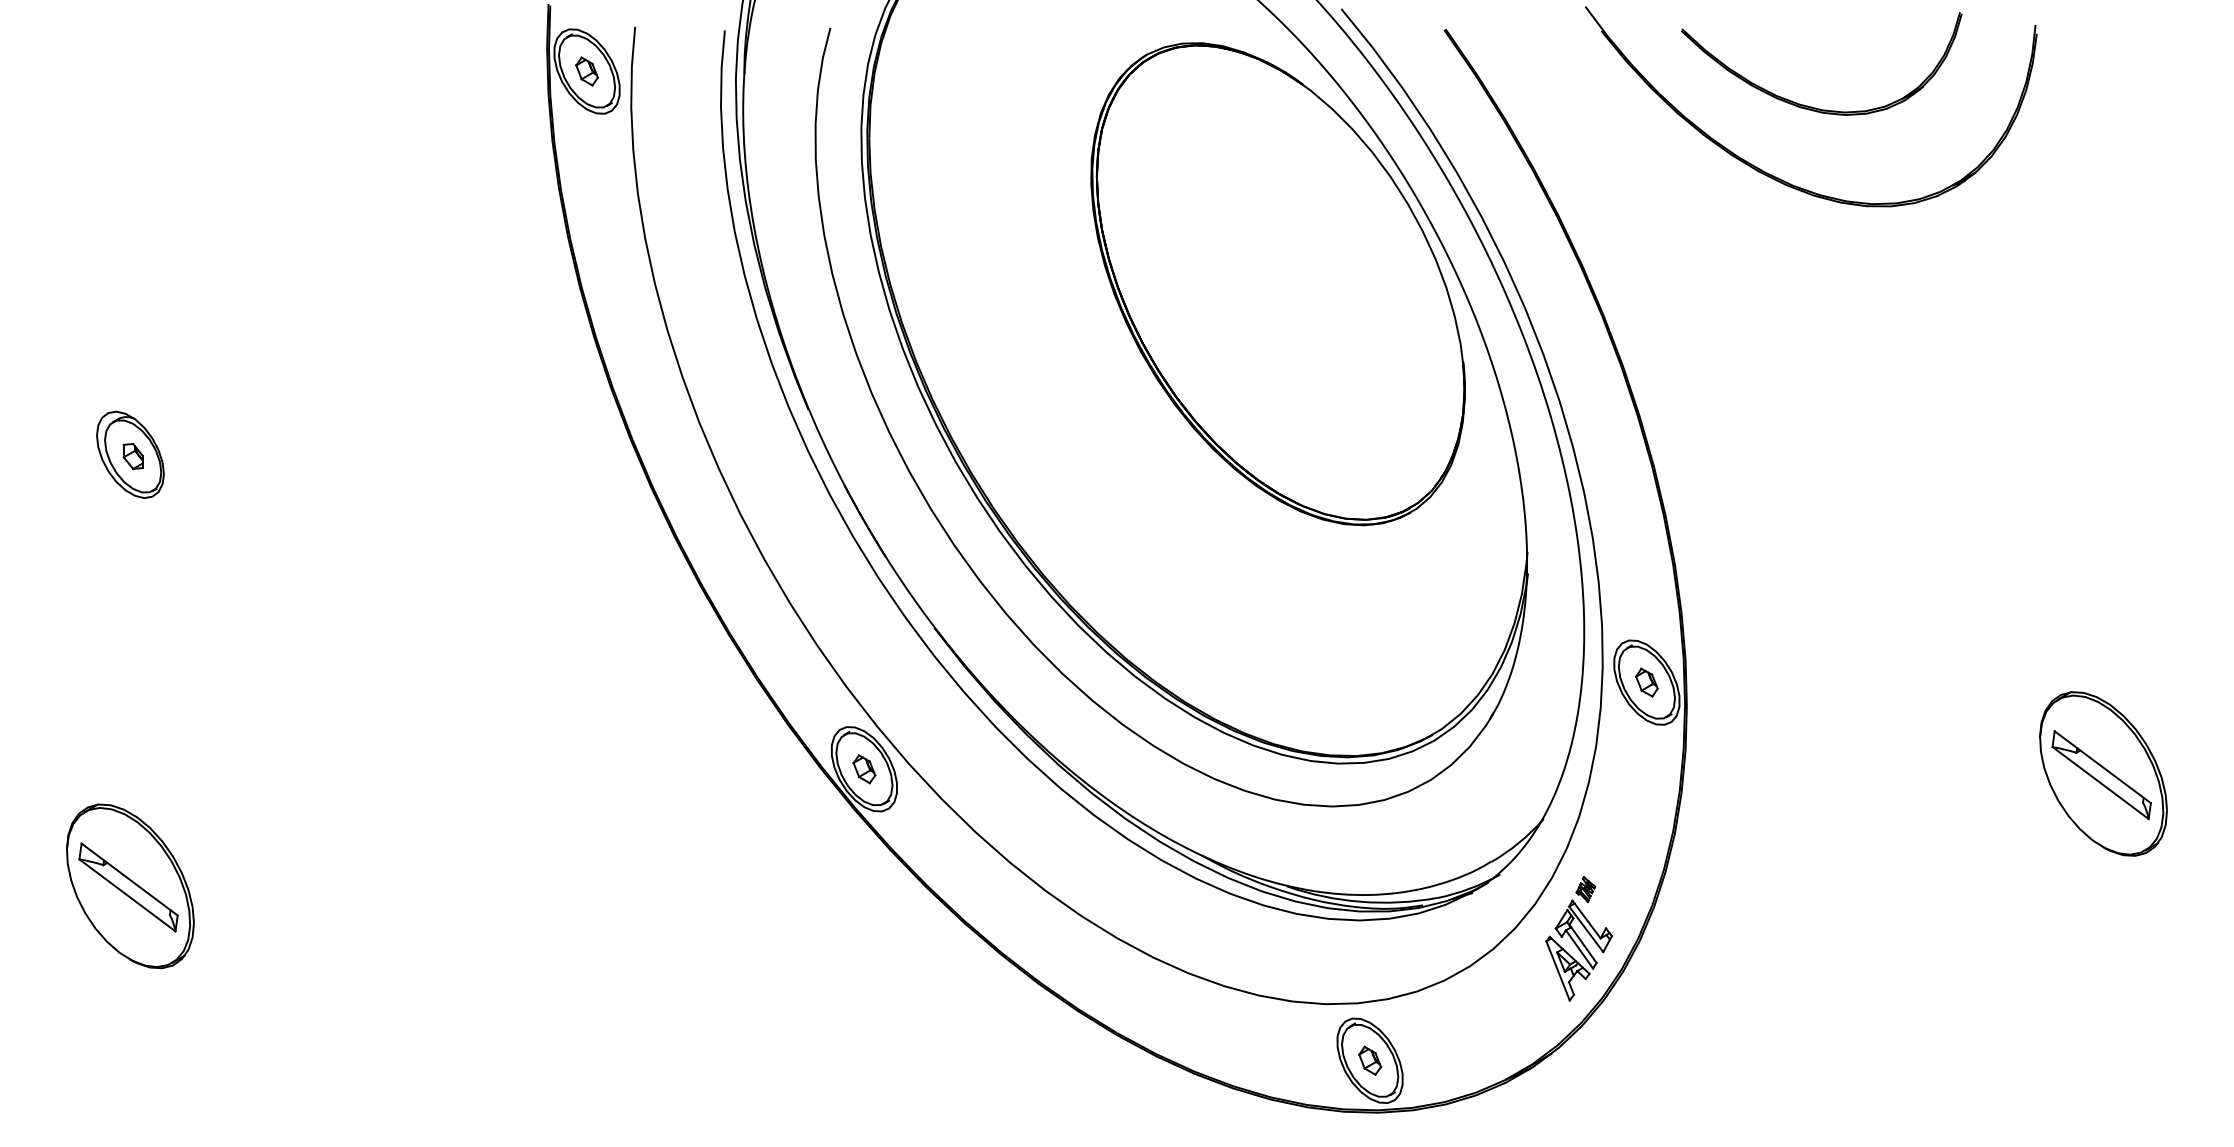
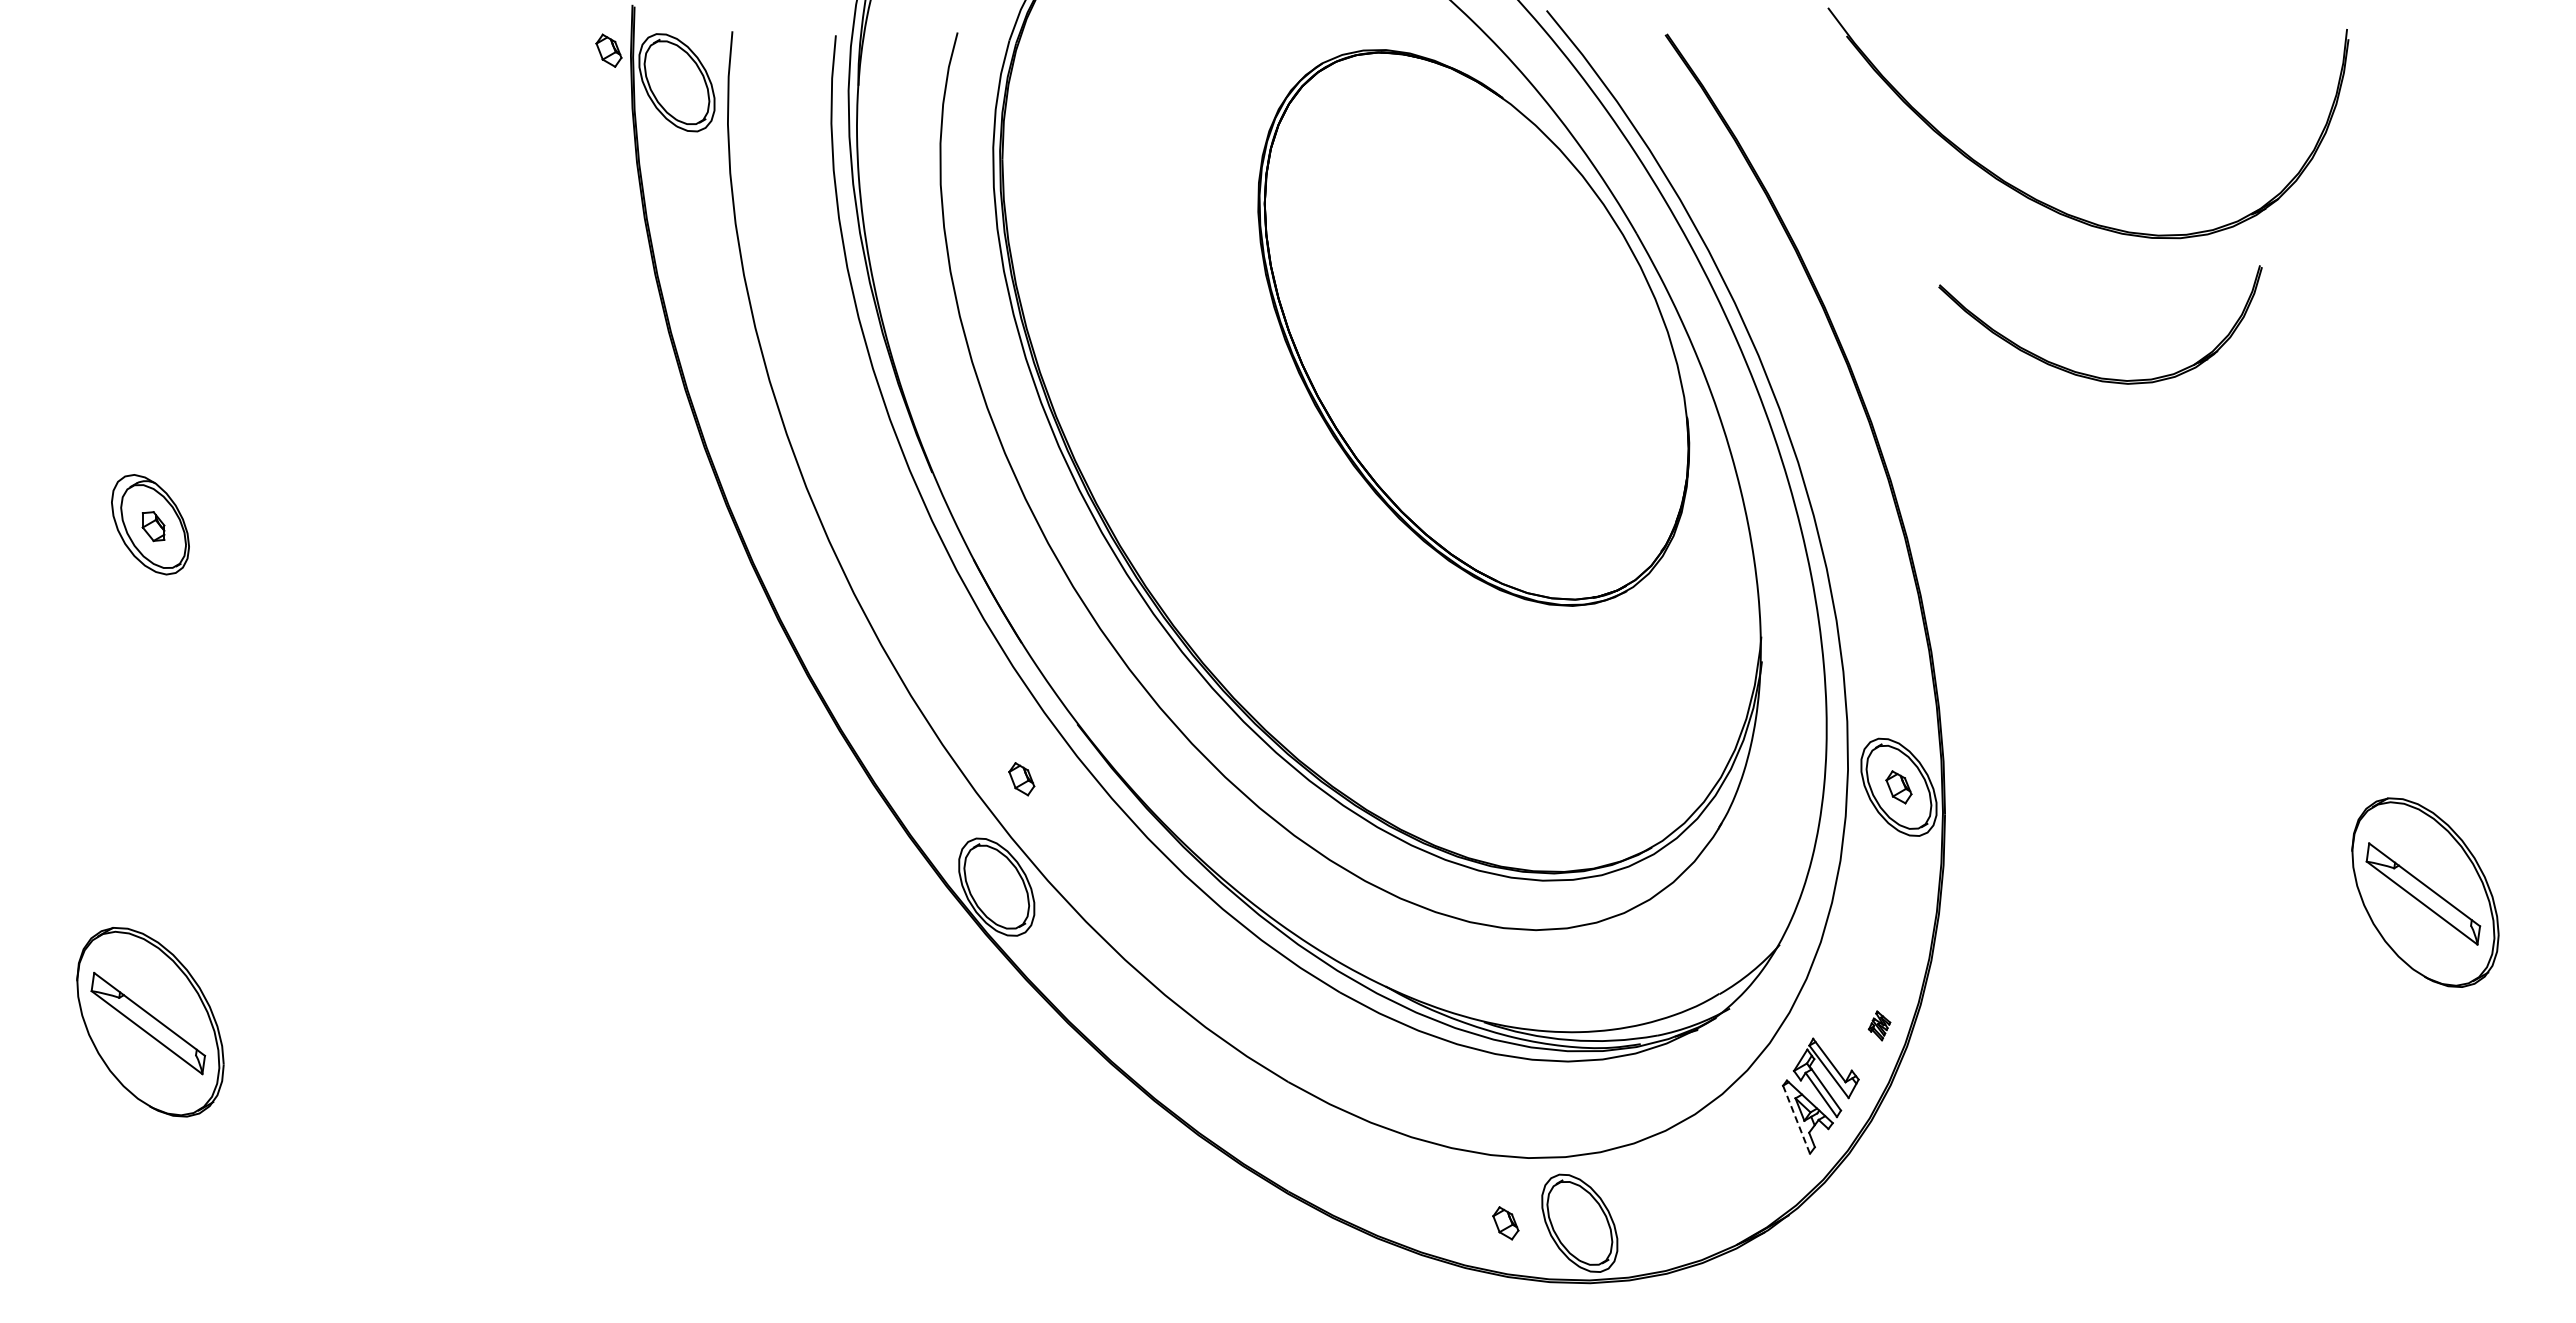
part: (586, 71) -> (608, 50), moved
part: (1809, 106) -> (2086, 373), moved
part: (864, 769) -> (1021, 779), moved
part: (1585, 889) -> (1879, 1025), moved
line: (1558, 970) -> (1796, 1119), solid -> dashed
part: (1369, 1060) -> (1505, 1223), moved

